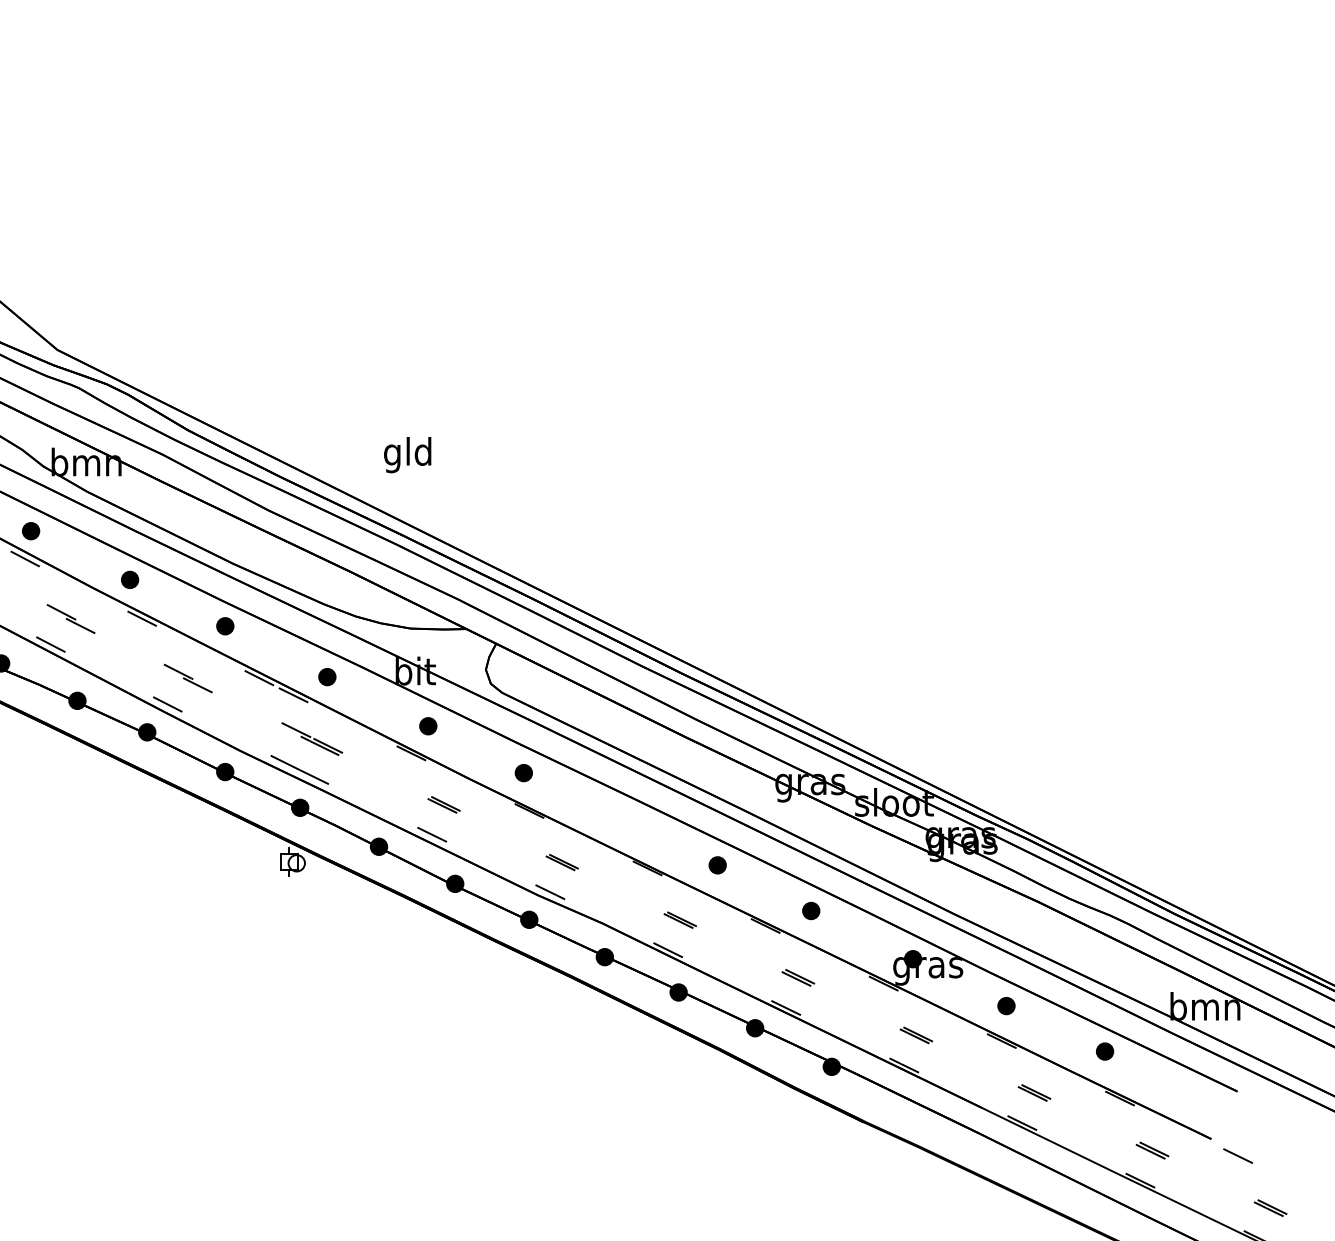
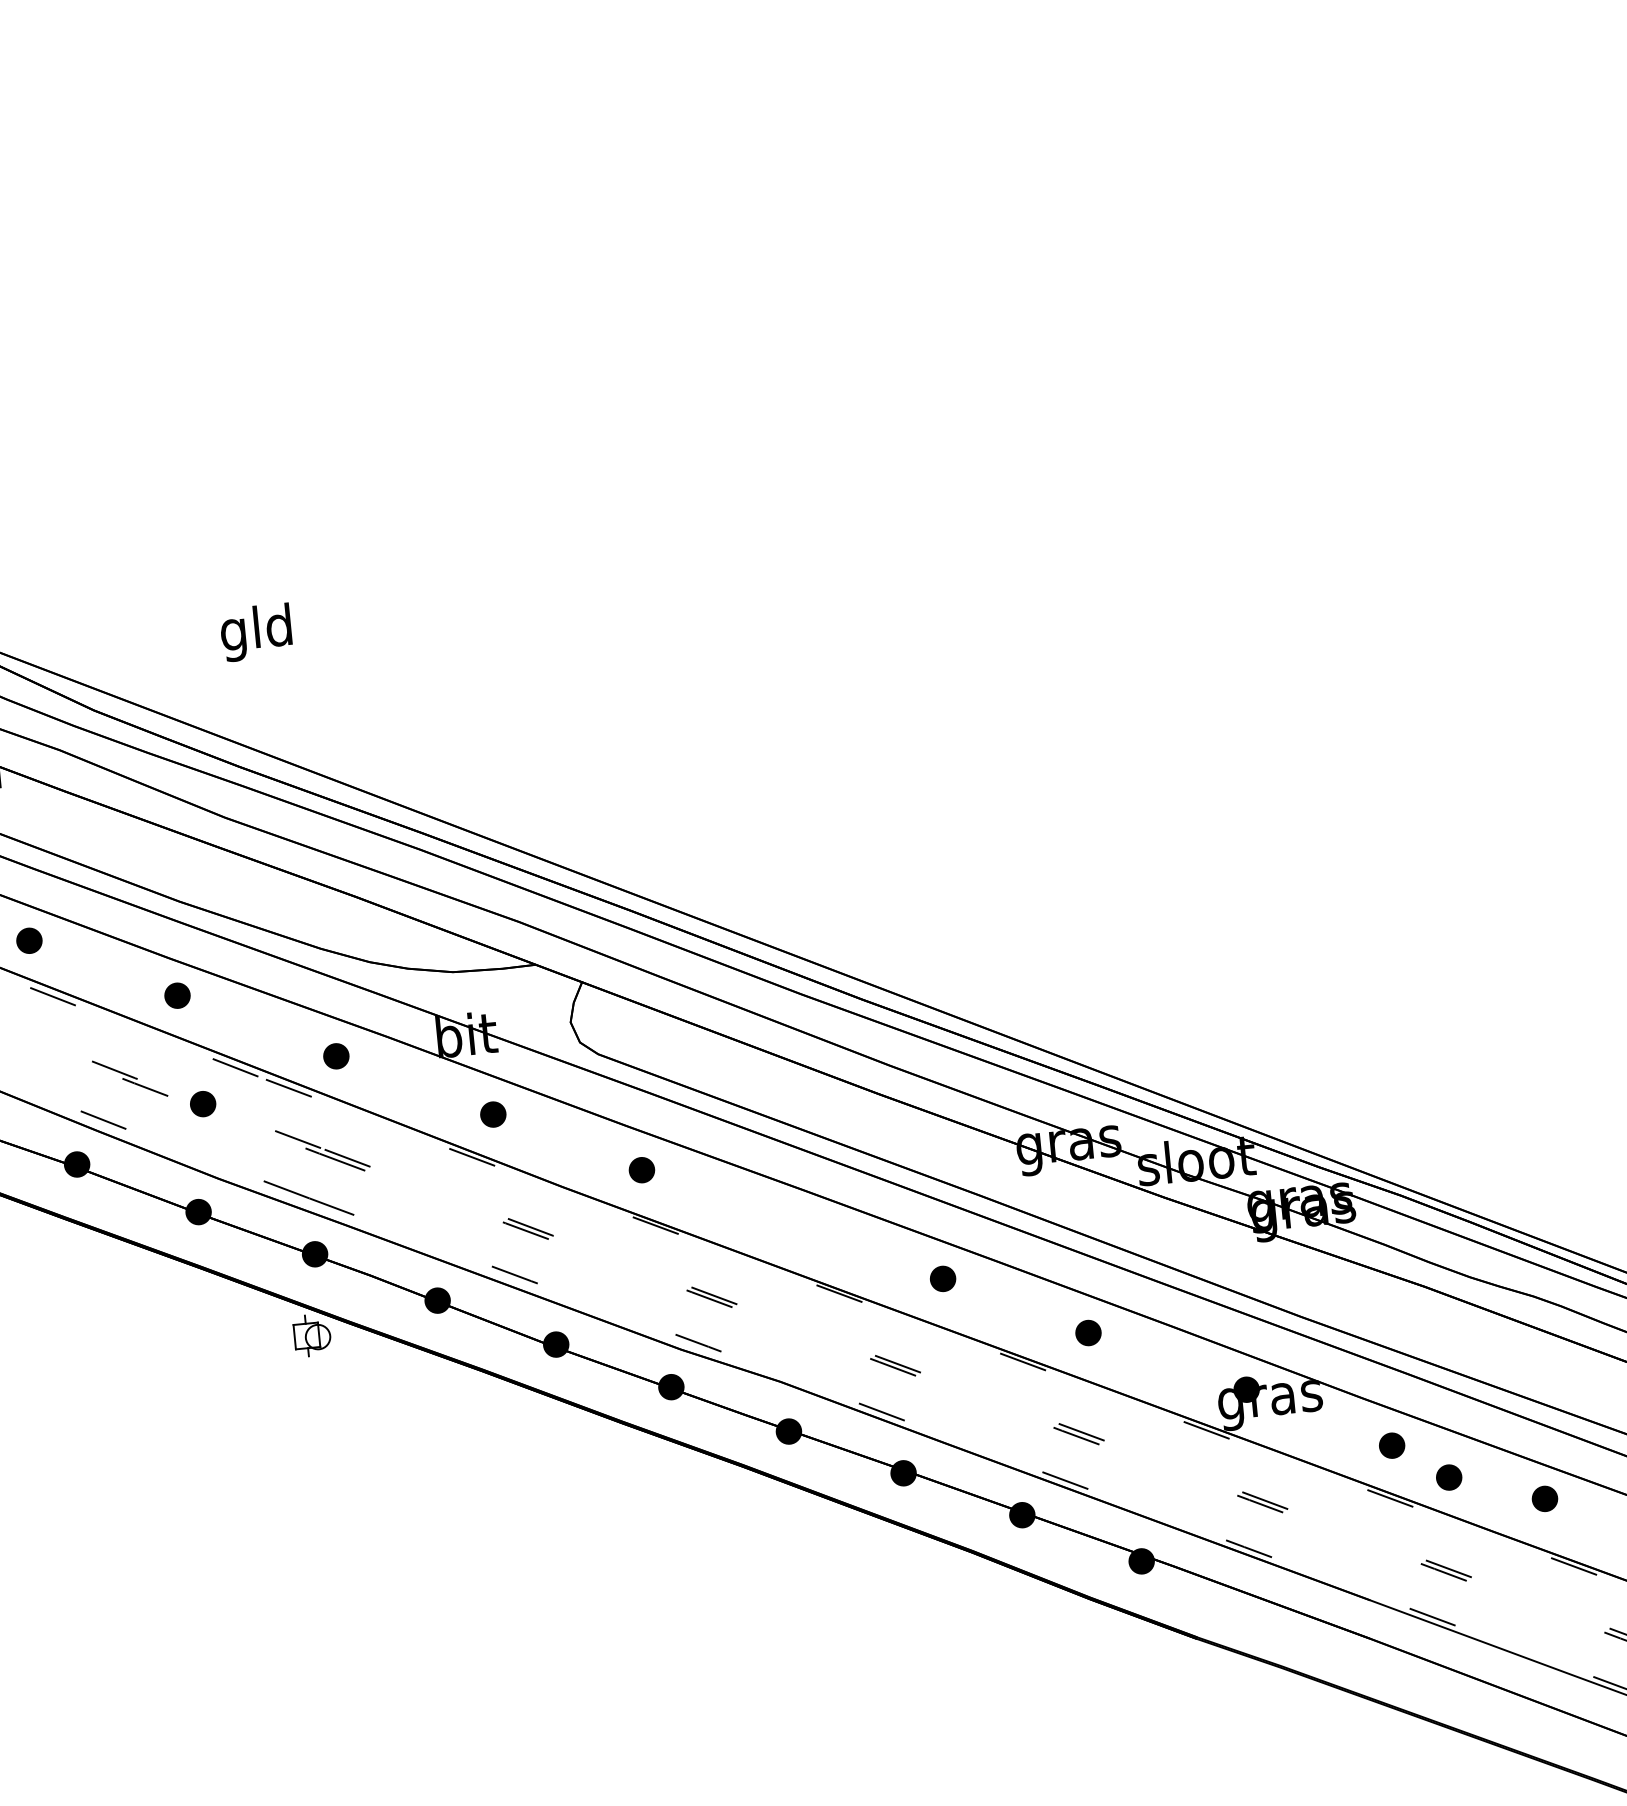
text: (407, 455) -> (256, 633), moved
part: (235, 700) -> (203, 1104), added
part: (1042, 1031) -> (1449, 1478), added

